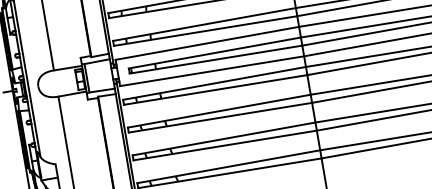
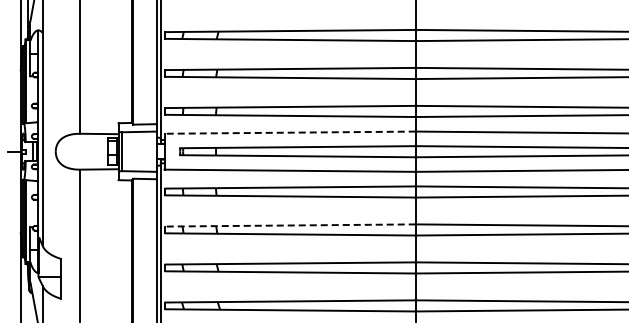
line: (207, 43) -> (290, 132), solid -> dashed
line: (219, 111) -> (290, 225), solid -> dashed

